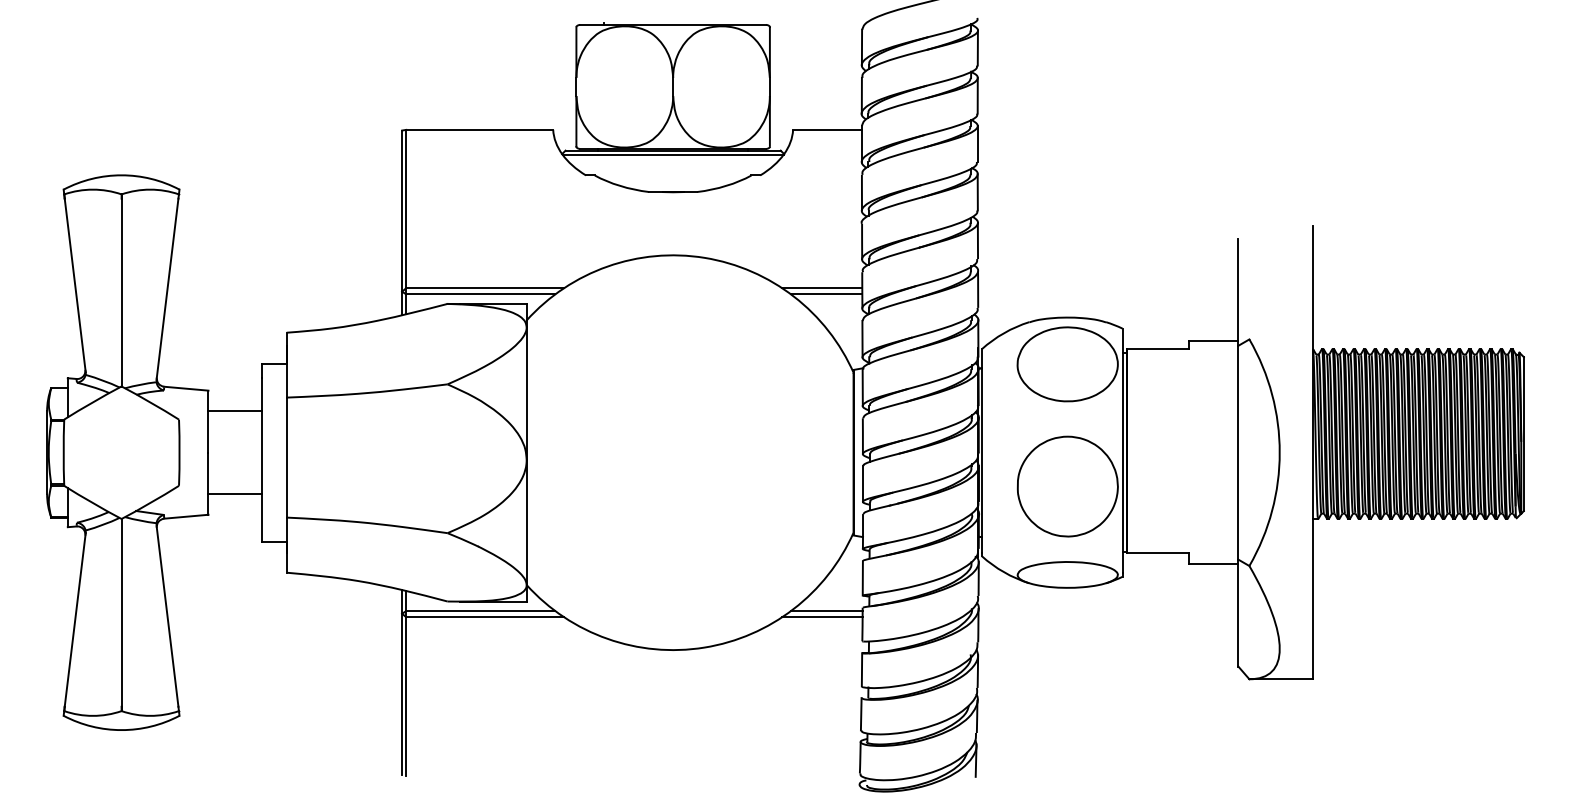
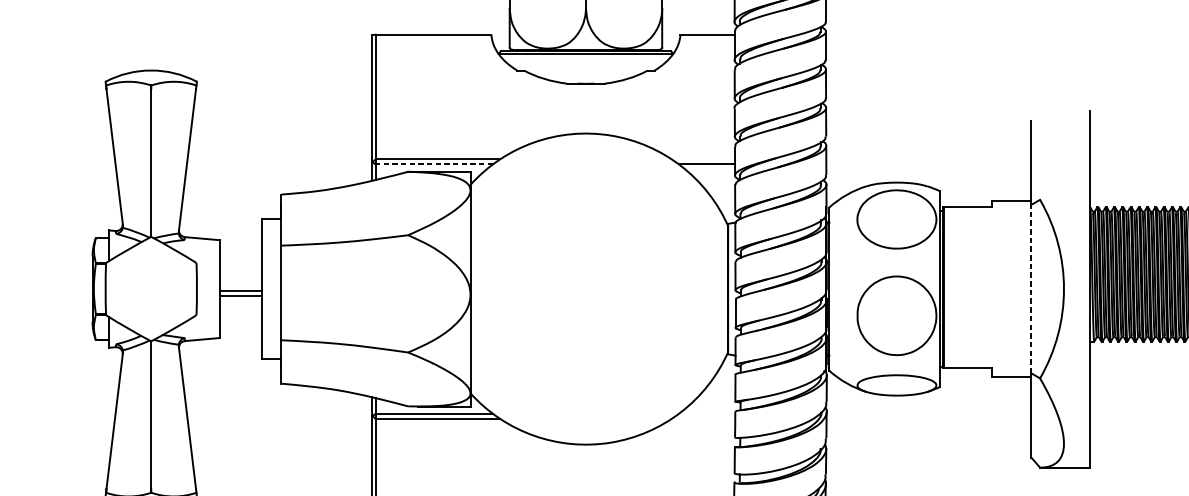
line: (822, 288) -> (703, 159), removed
line: (480, 294) -> (434, 164), solid -> dashed
line: (234, 411) -> (240, 291), moved
line: (1238, 452) -> (1031, 288), solid -> dashed
line: (234, 494) -> (240, 296), moved
line: (826, 611) -> (706, 414), removed
line: (822, 617) -> (703, 418), removed

